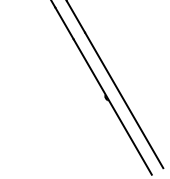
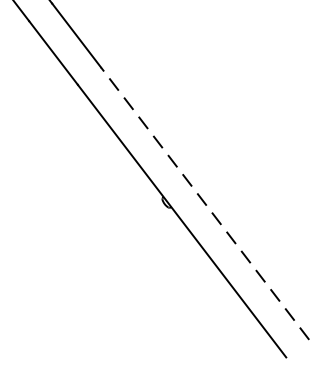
line: (123, 99) -> (203, 201), solid -> dashed

